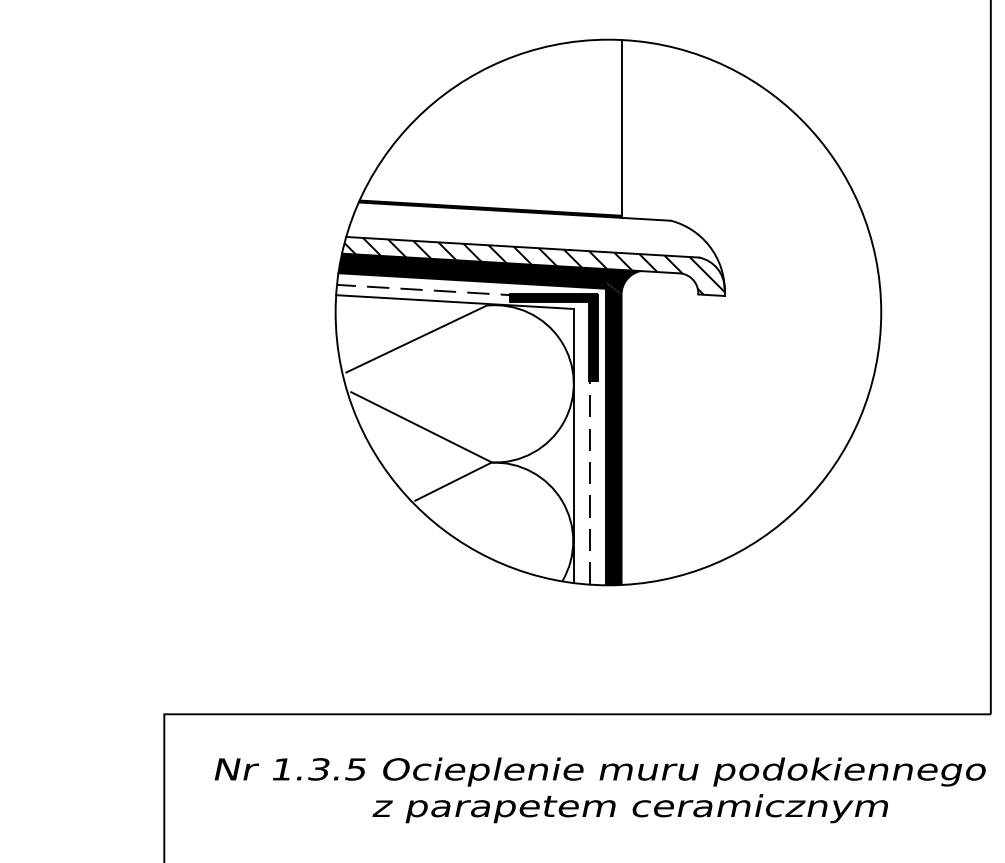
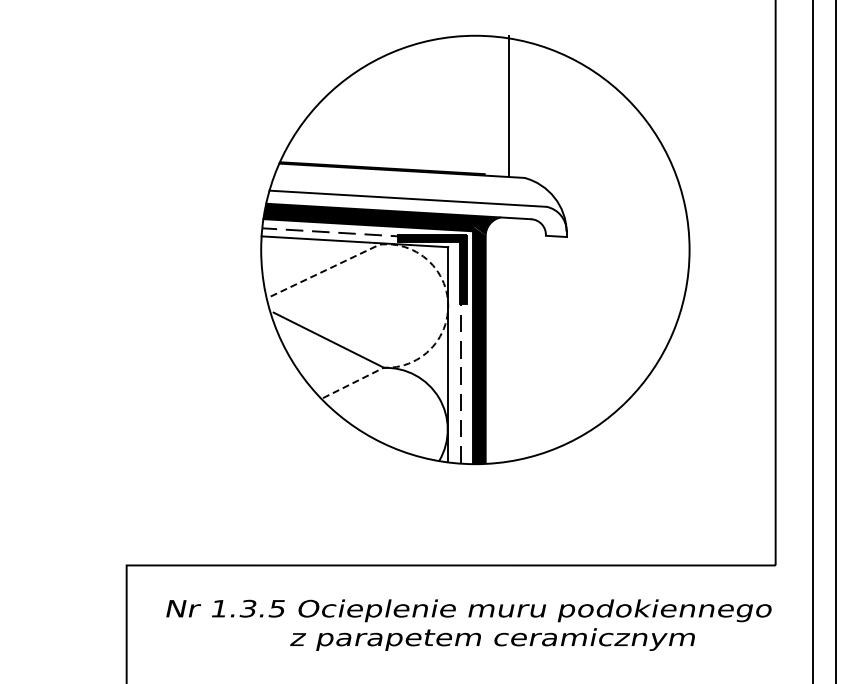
line: (621, 128) -> (508, 105), moved
hatch: (534, 266) -> (417, 213), removed
line: (566, 352) -> (442, 281), solid -> dashed

